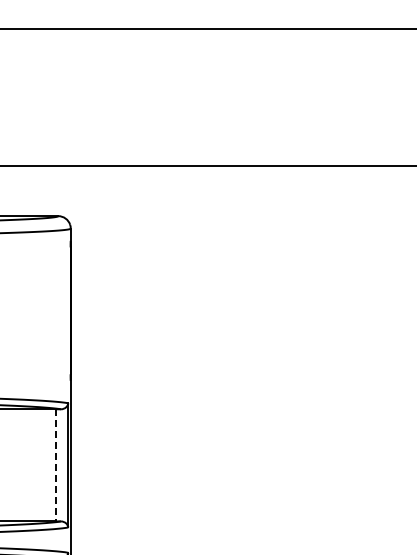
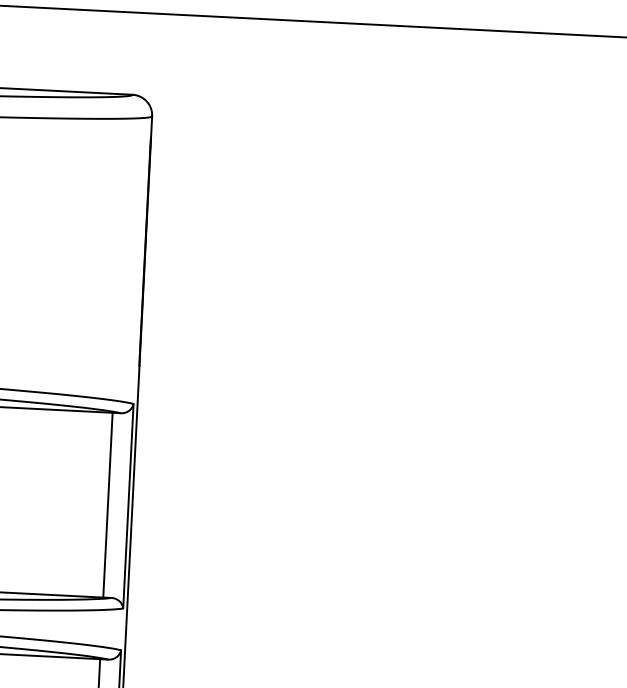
line: (55, 465) -> (107, 505), dashed -> solid

